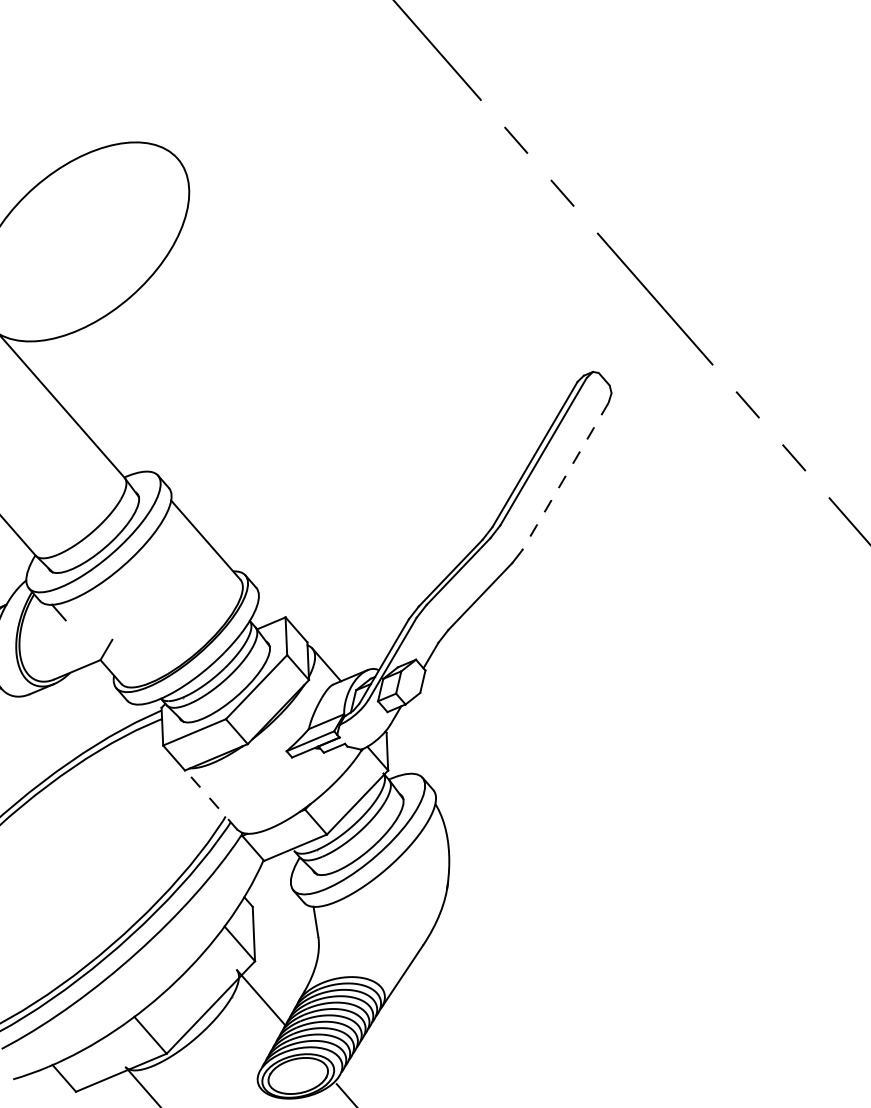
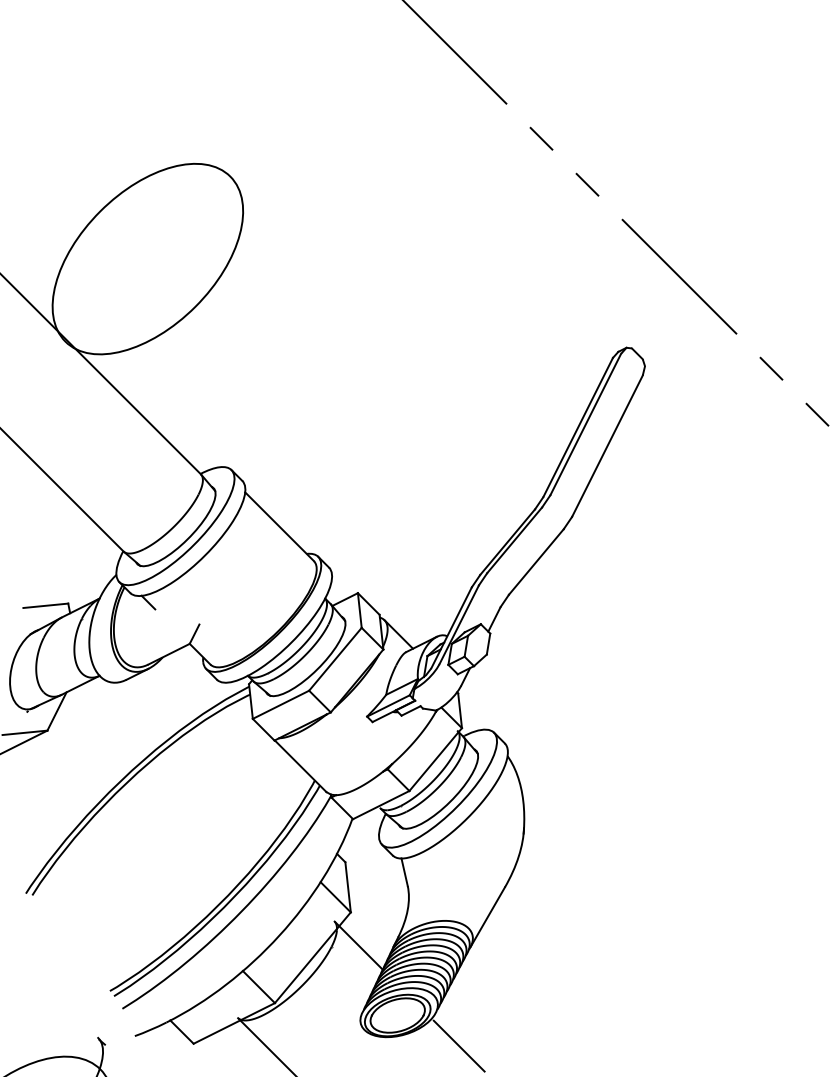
line: (565, 477) -> (607, 446), dashed -> solid
line: (211, 800) -> (300, 766), dashed -> solid

